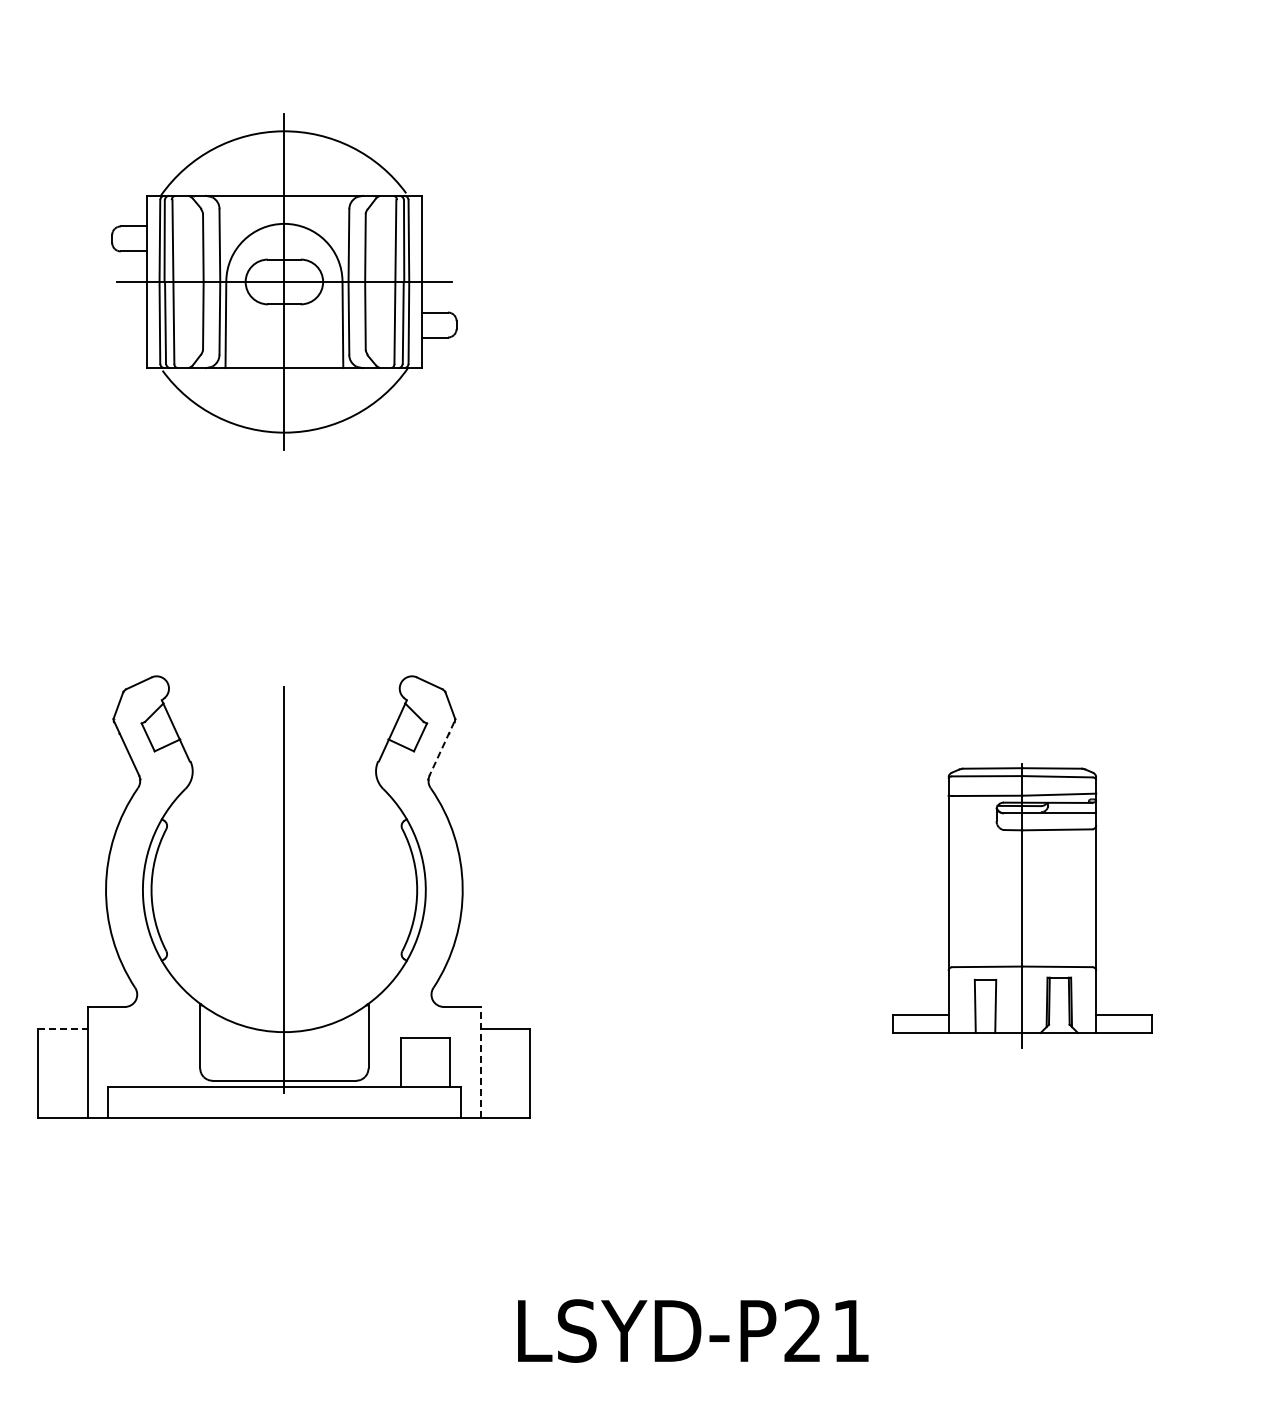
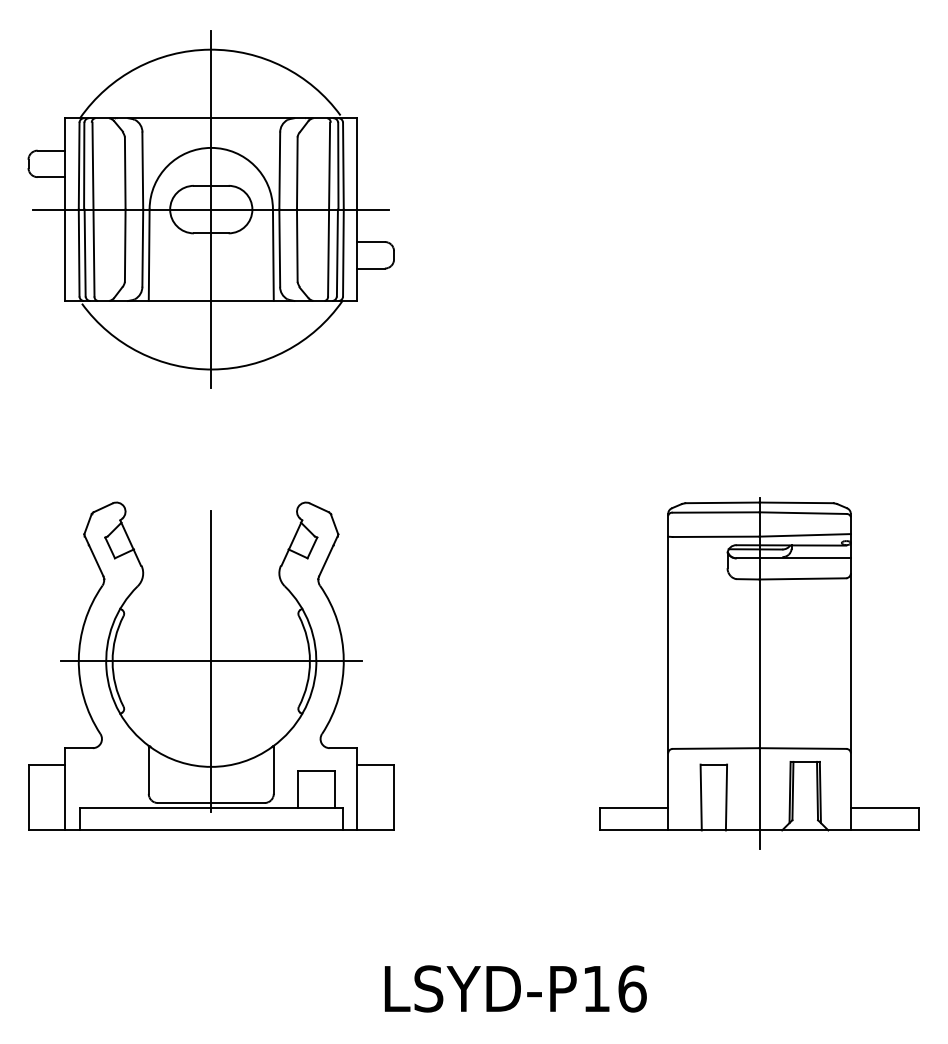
part: (284, 281) -> (211, 209), size x1.43
line: (441, 748) -> (328, 556), dashed -> solid
line: (284, 890) -> (211, 661), added
part: (1022, 905) -> (759, 672), size x1.67
line: (62, 1029) -> (46, 764), dashed -> solid
line: (481, 1061) -> (357, 788), dashed -> solid
text: (827, 1330) -> (614, 988), LSYD-P21 -> LSYD-P16

